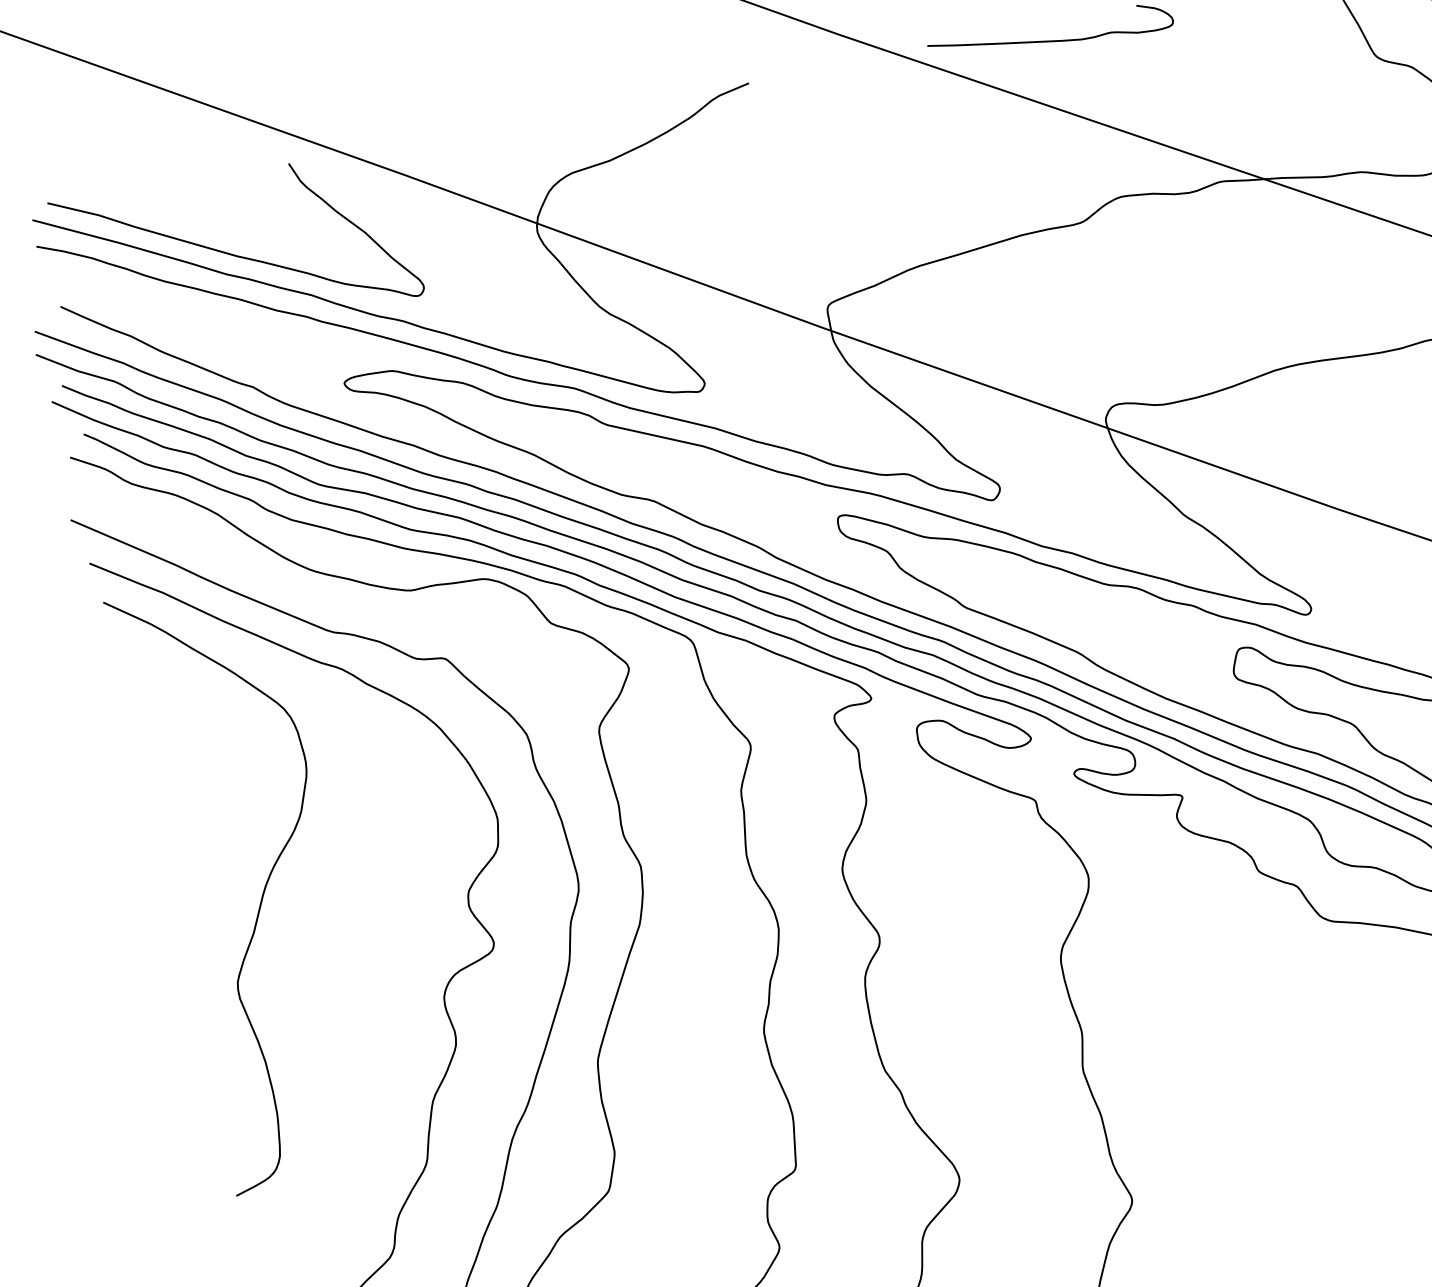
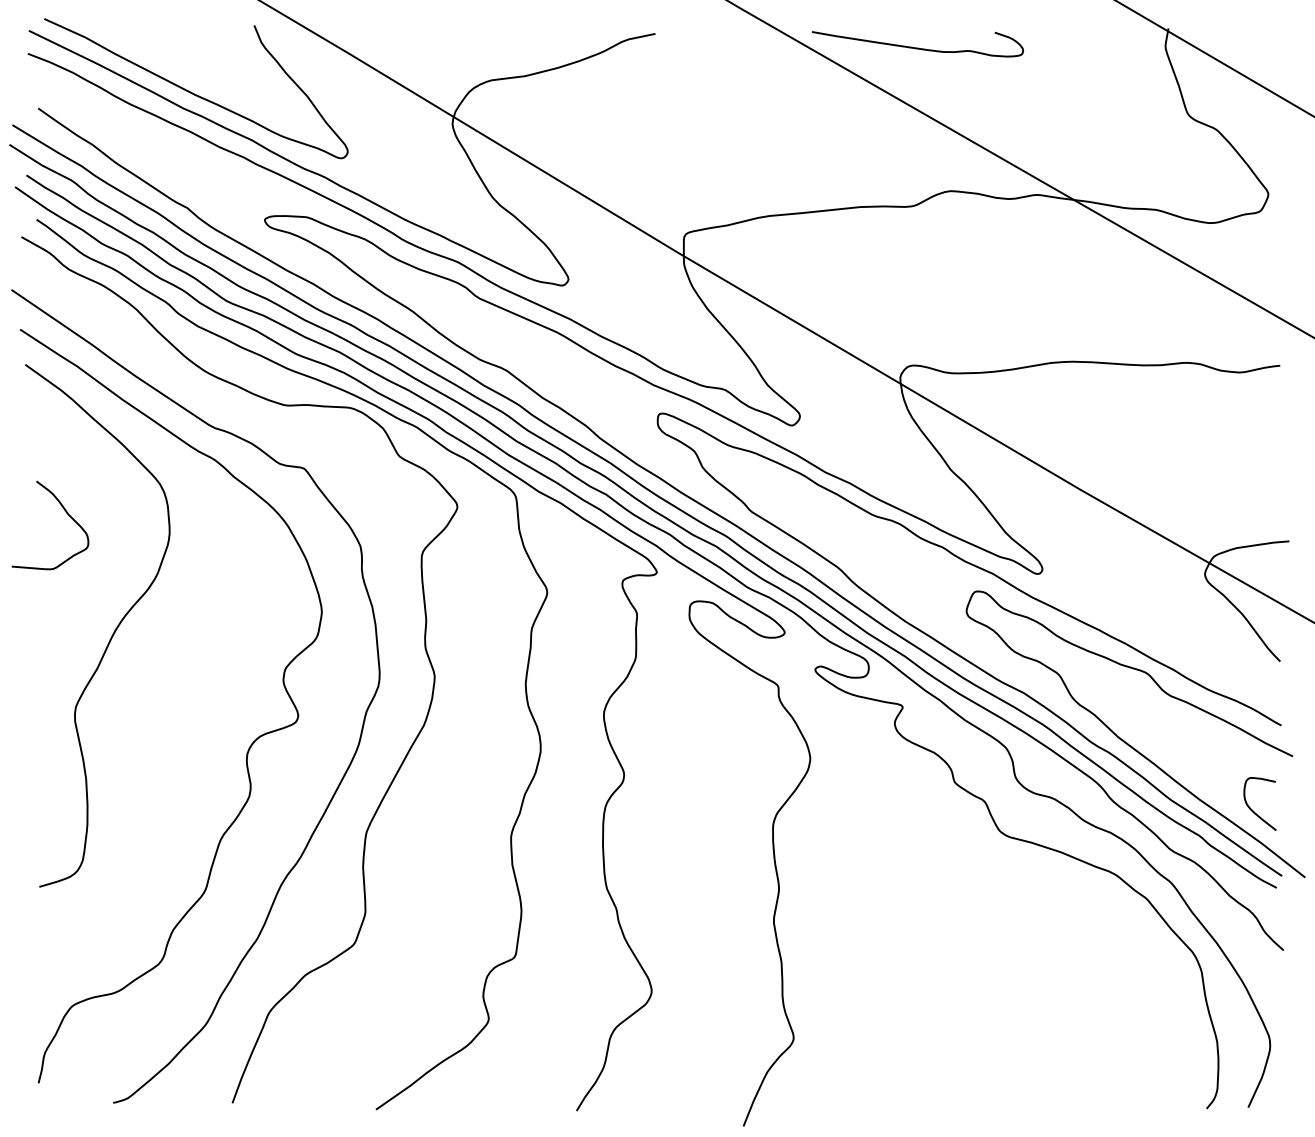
curve: (182, 762) -> (65, 512), added

